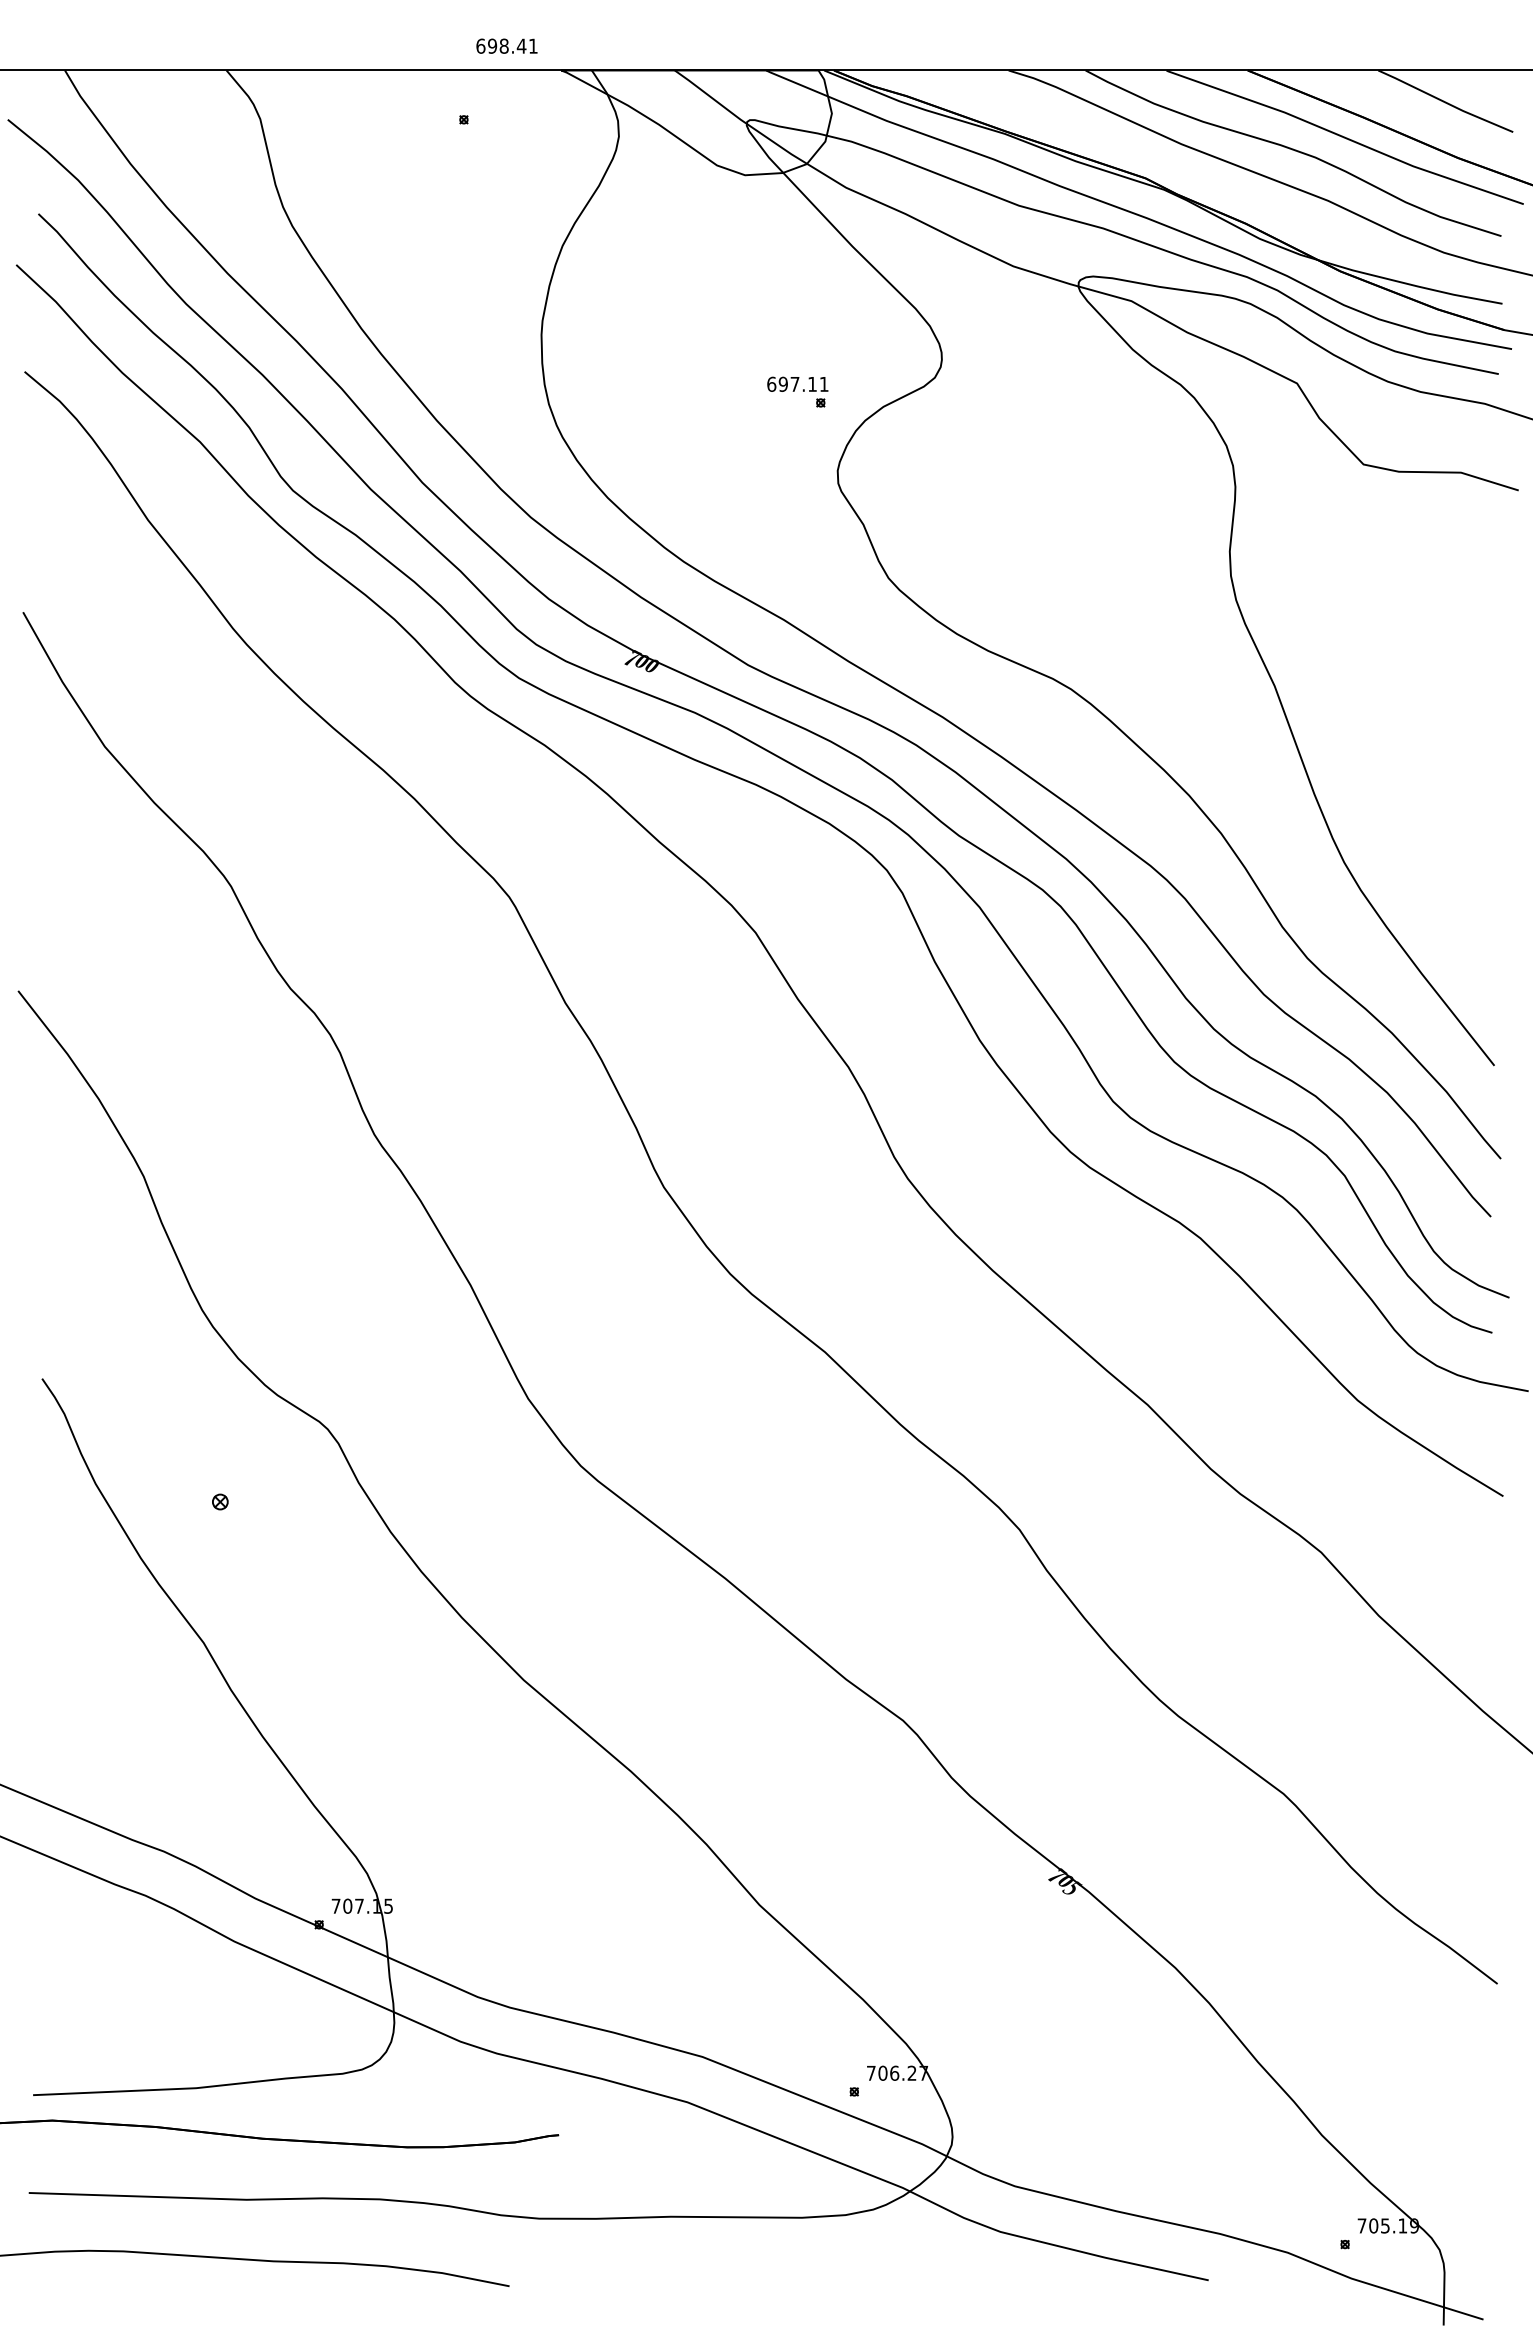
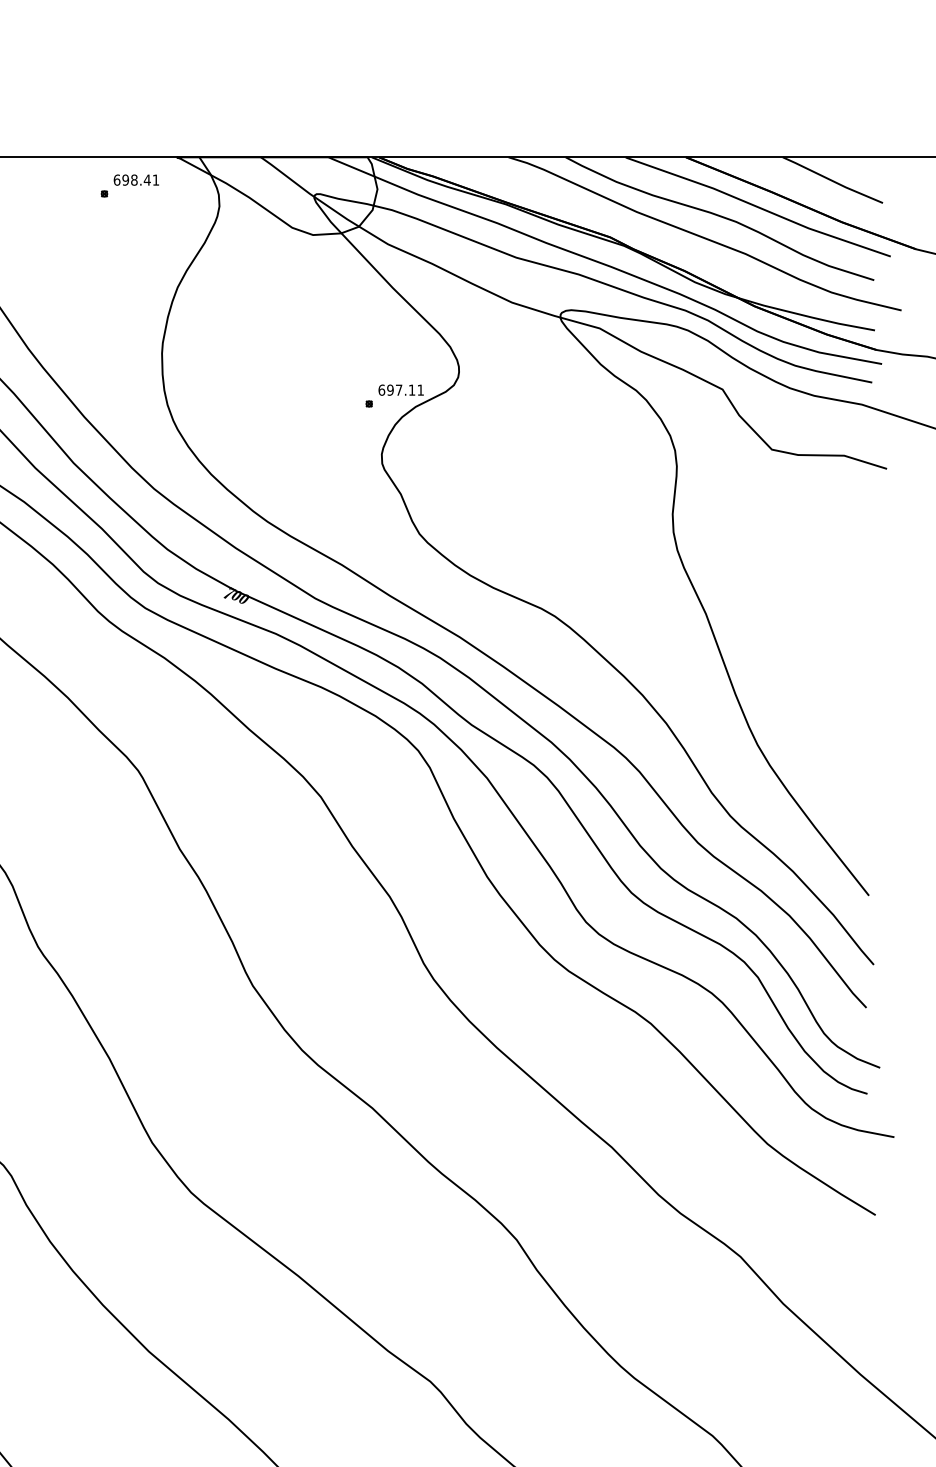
text: (506, 45) -> (136, 179), moved
text: (797, 383) -> (400, 389), moved

